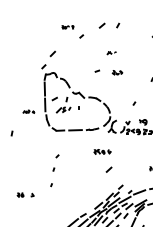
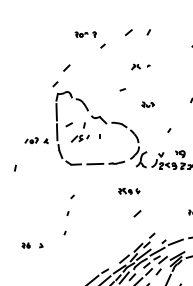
part: (67, 27) -> (85, 34), size x1.43
part: (111, 52) -> (140, 66), size x1.67
part: (117, 72) -> (147, 104), moved
part: (28, 111) -> (36, 140), size x1.67

